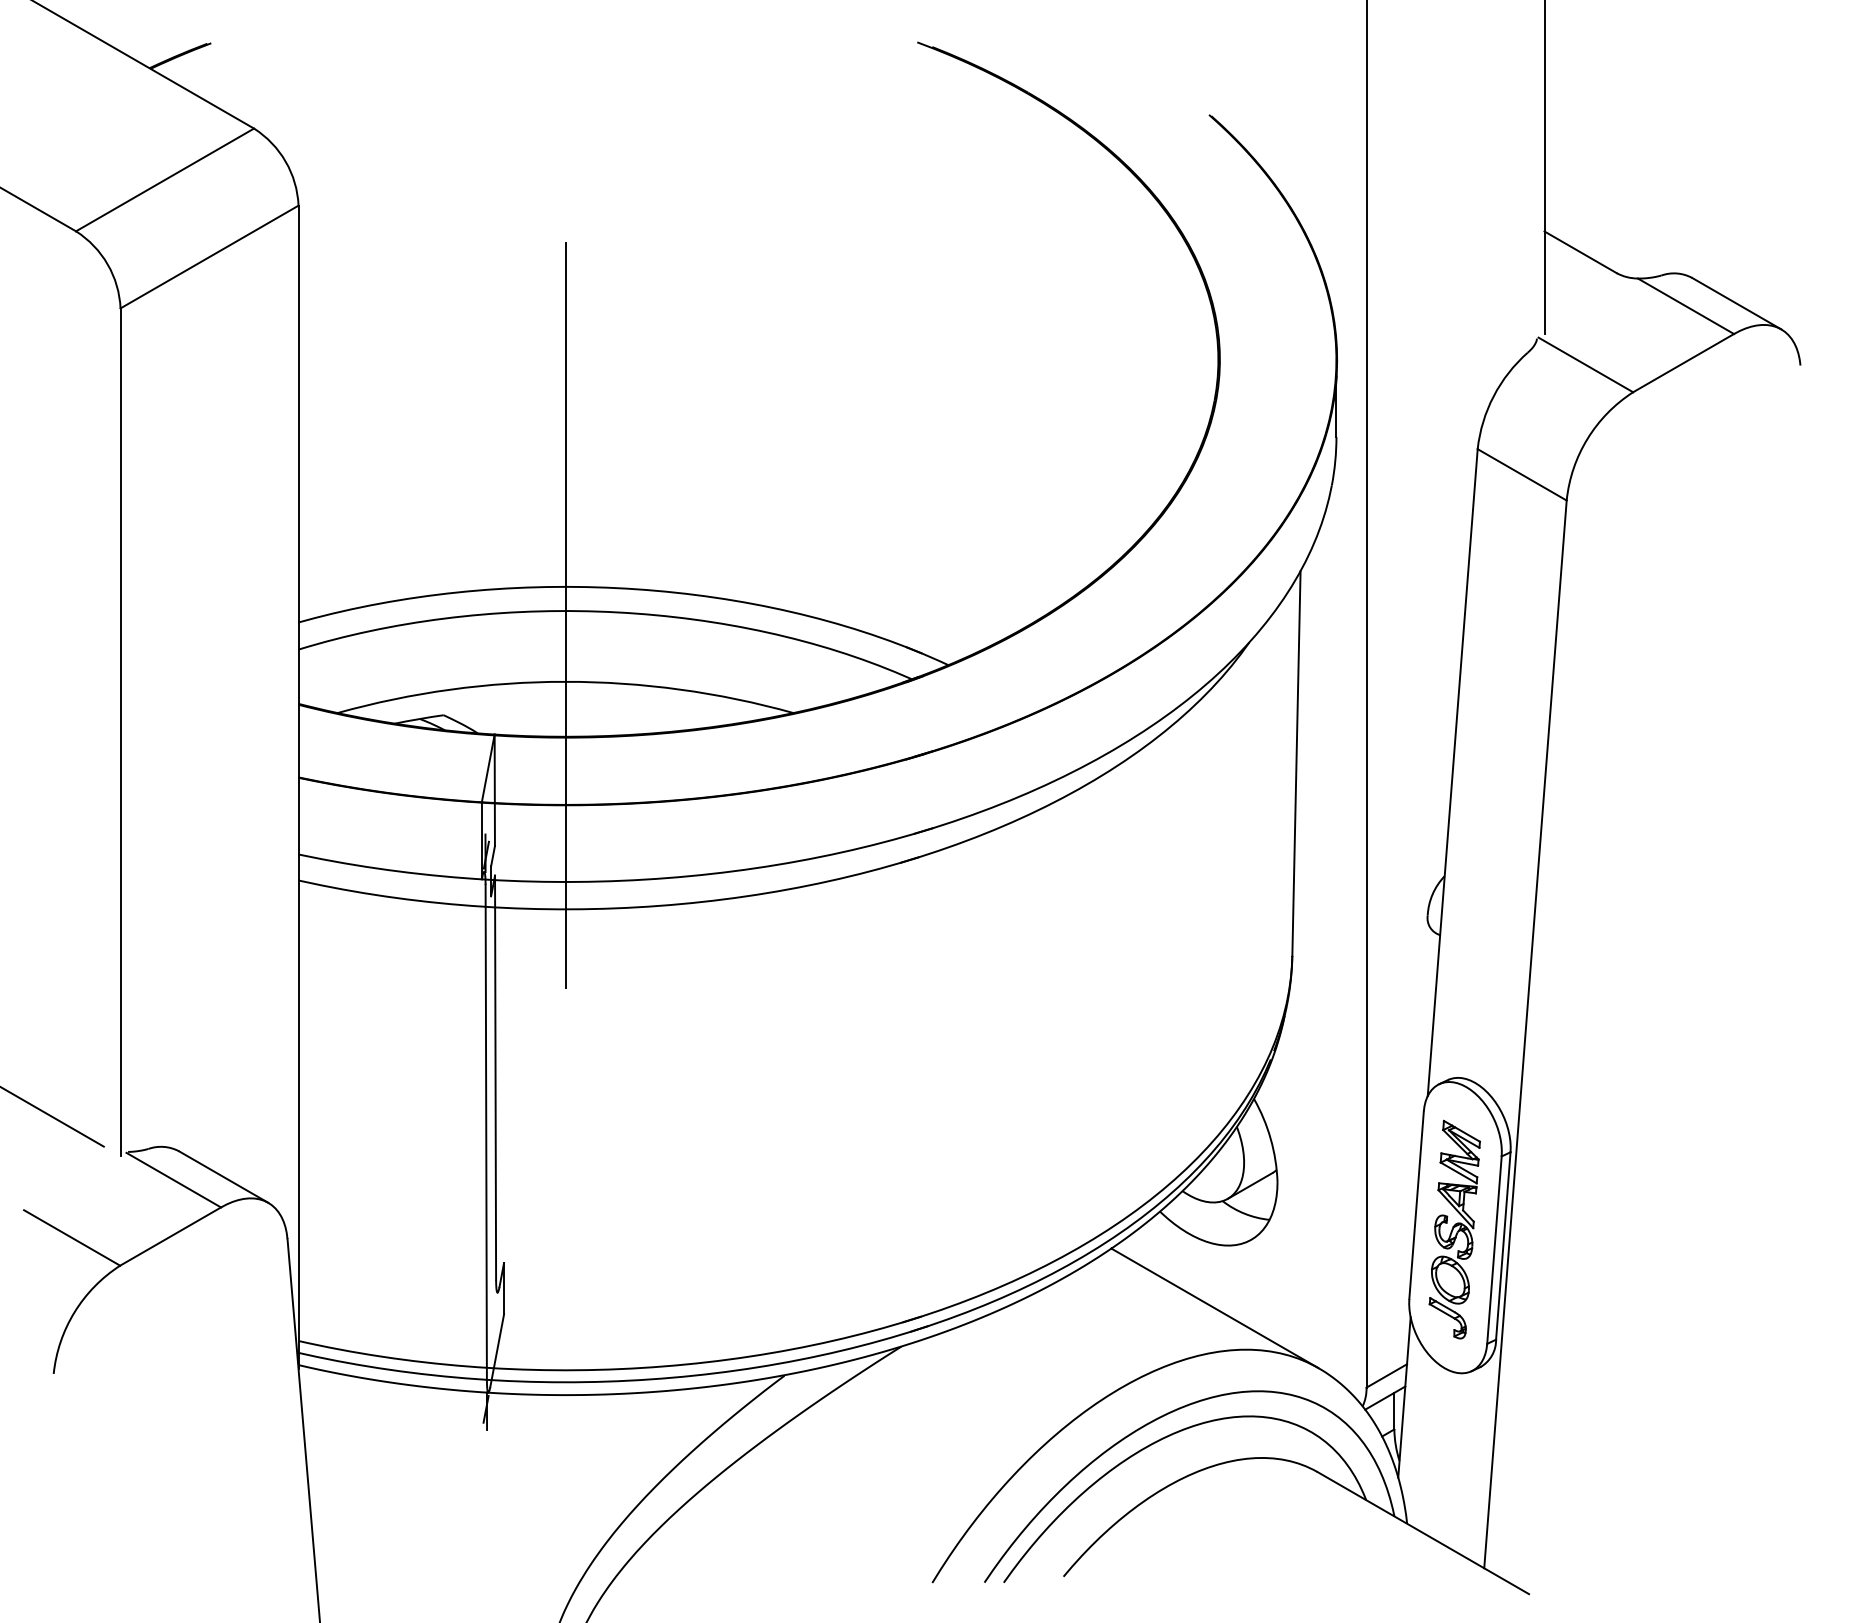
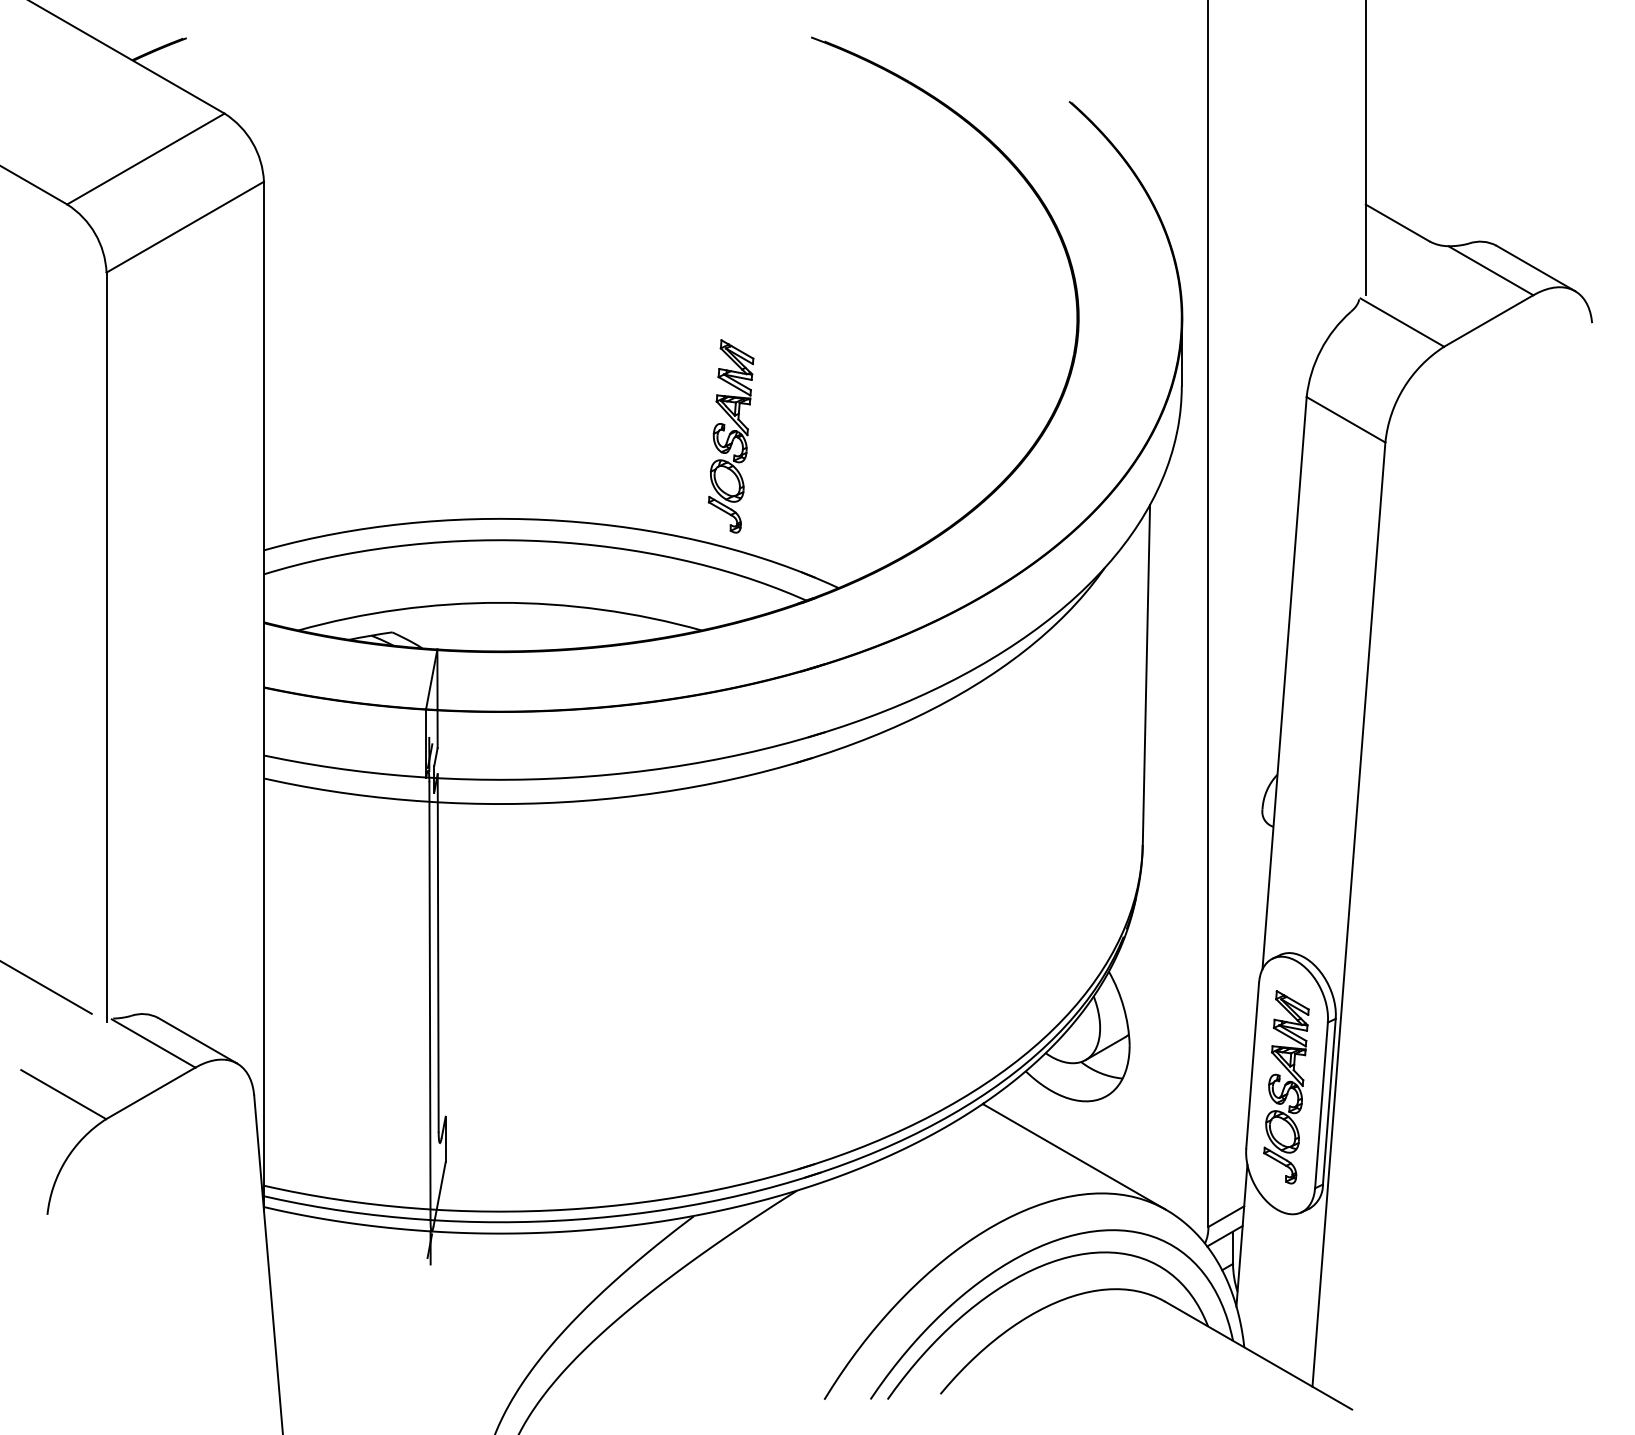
part: (826, 493) -> (730, 436), added
line: (565, 615) -> (500, 544), removed

